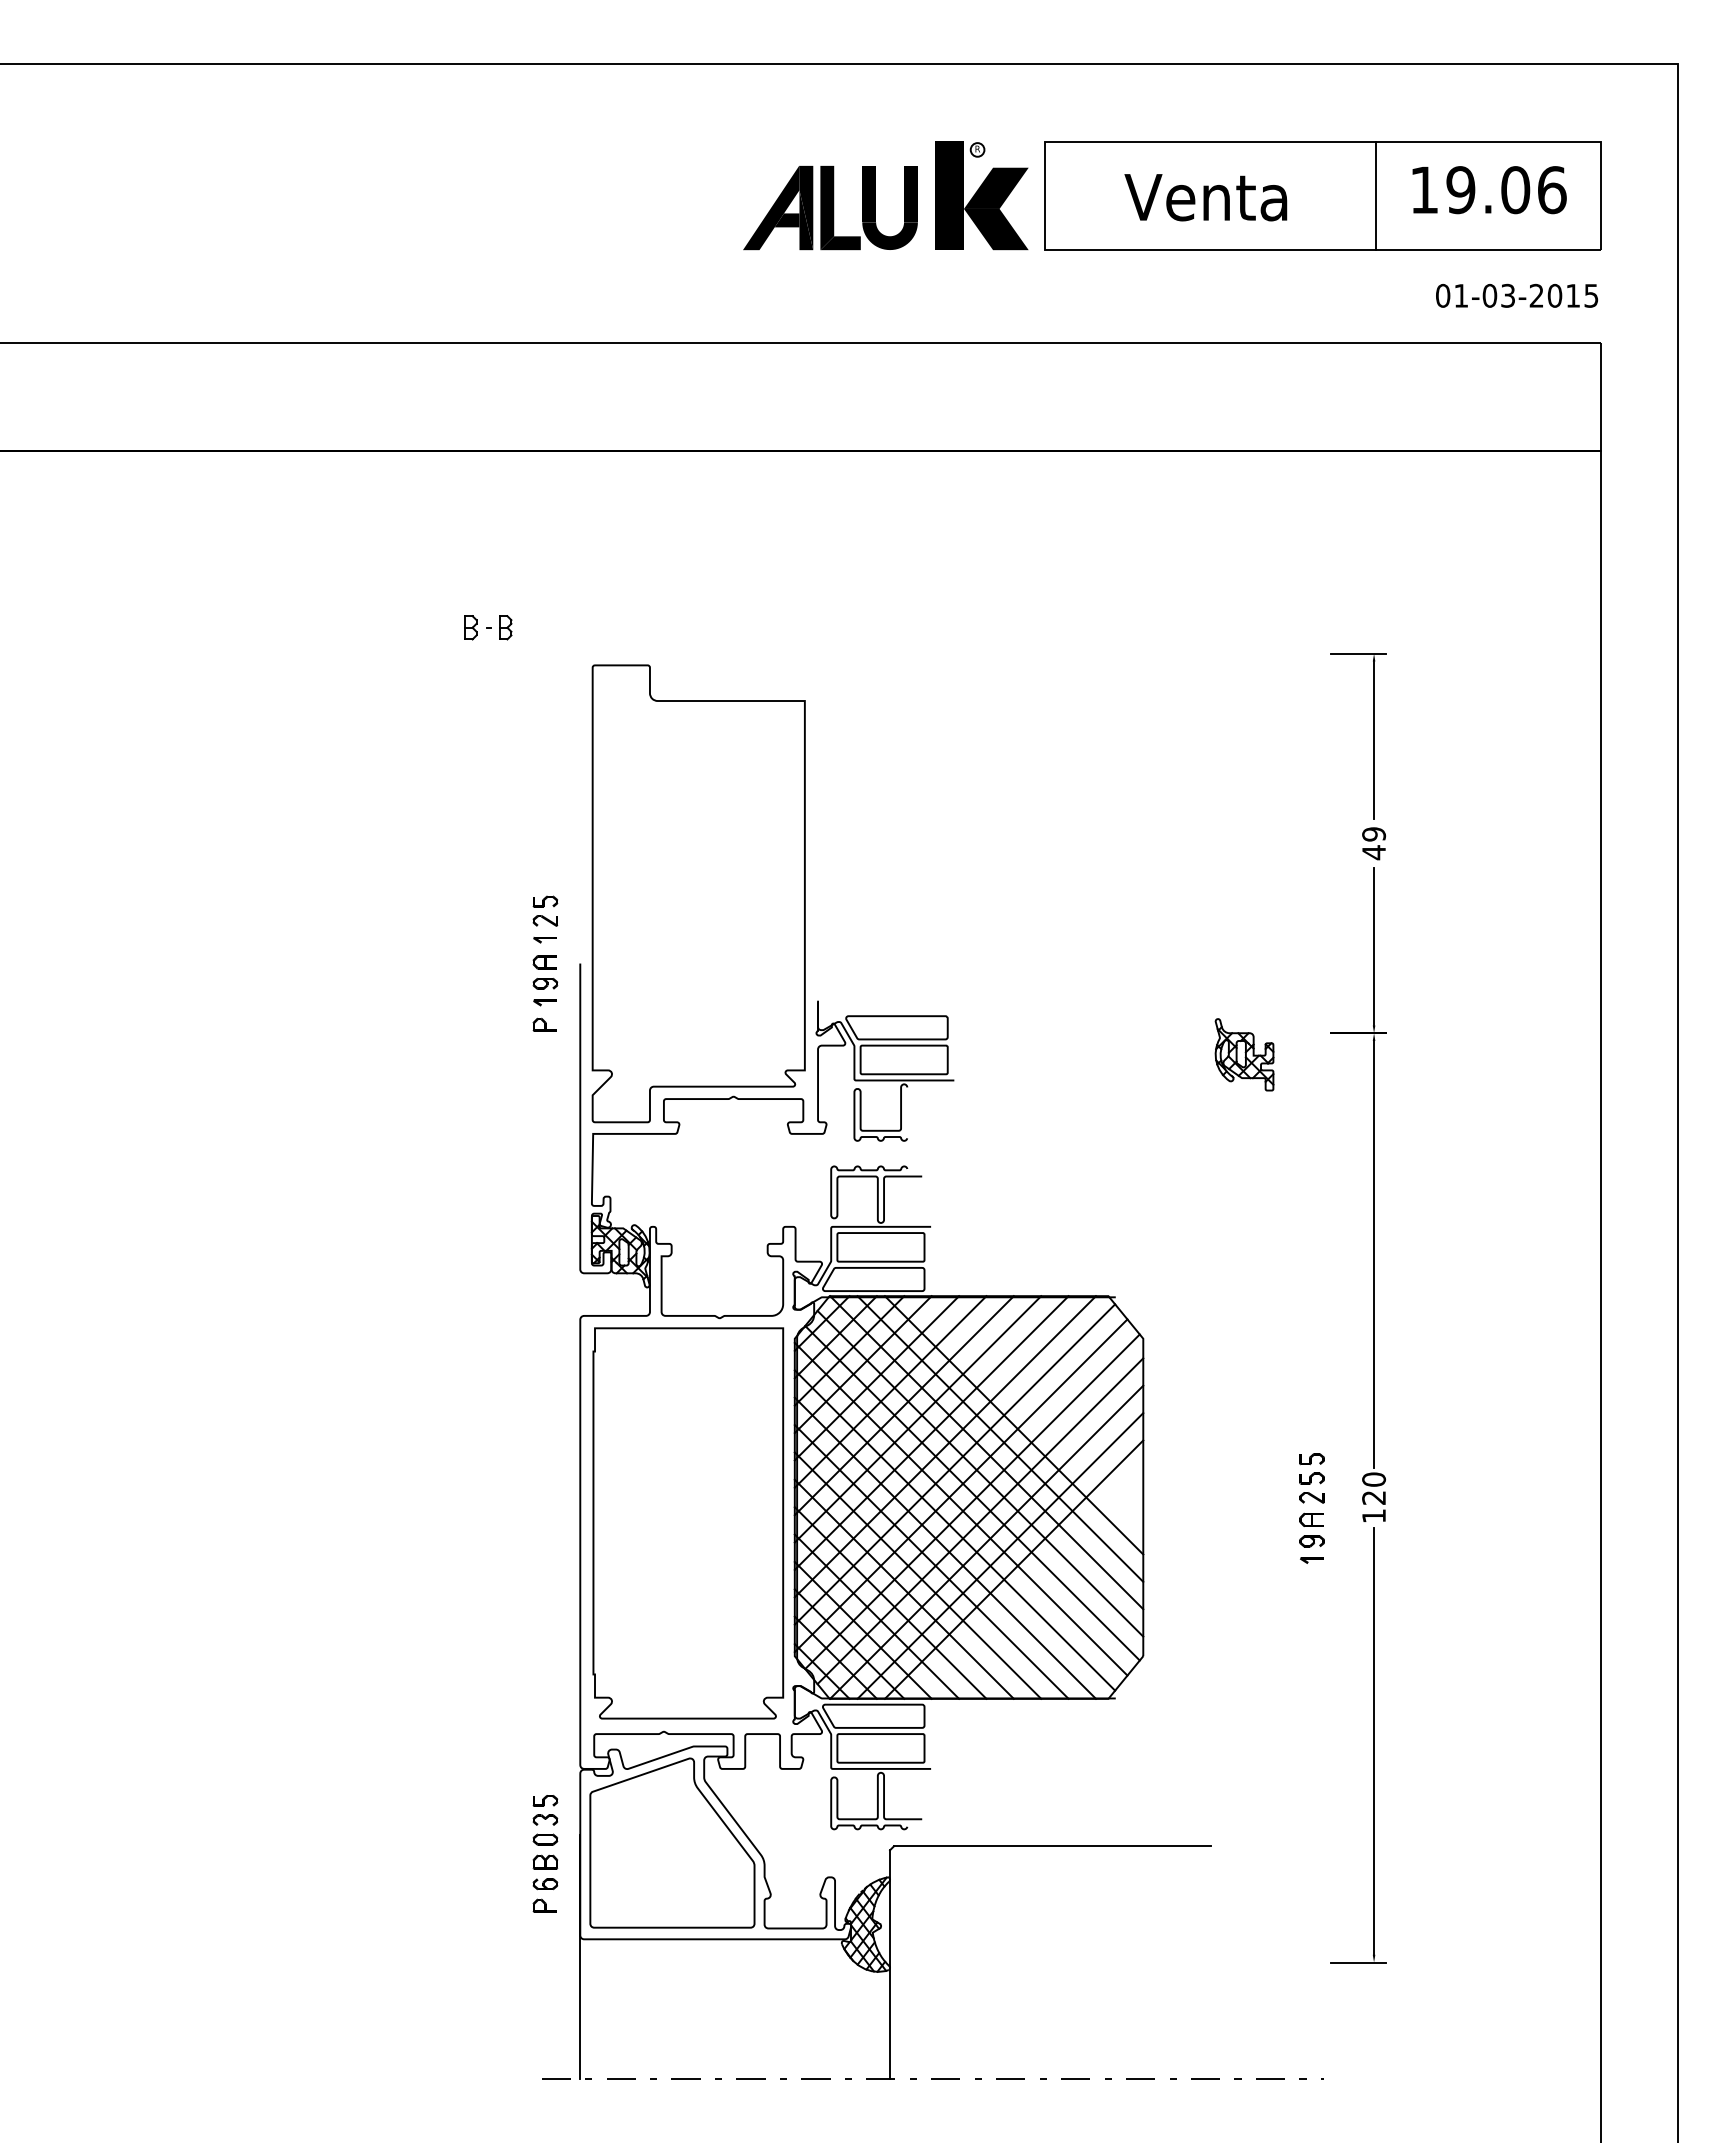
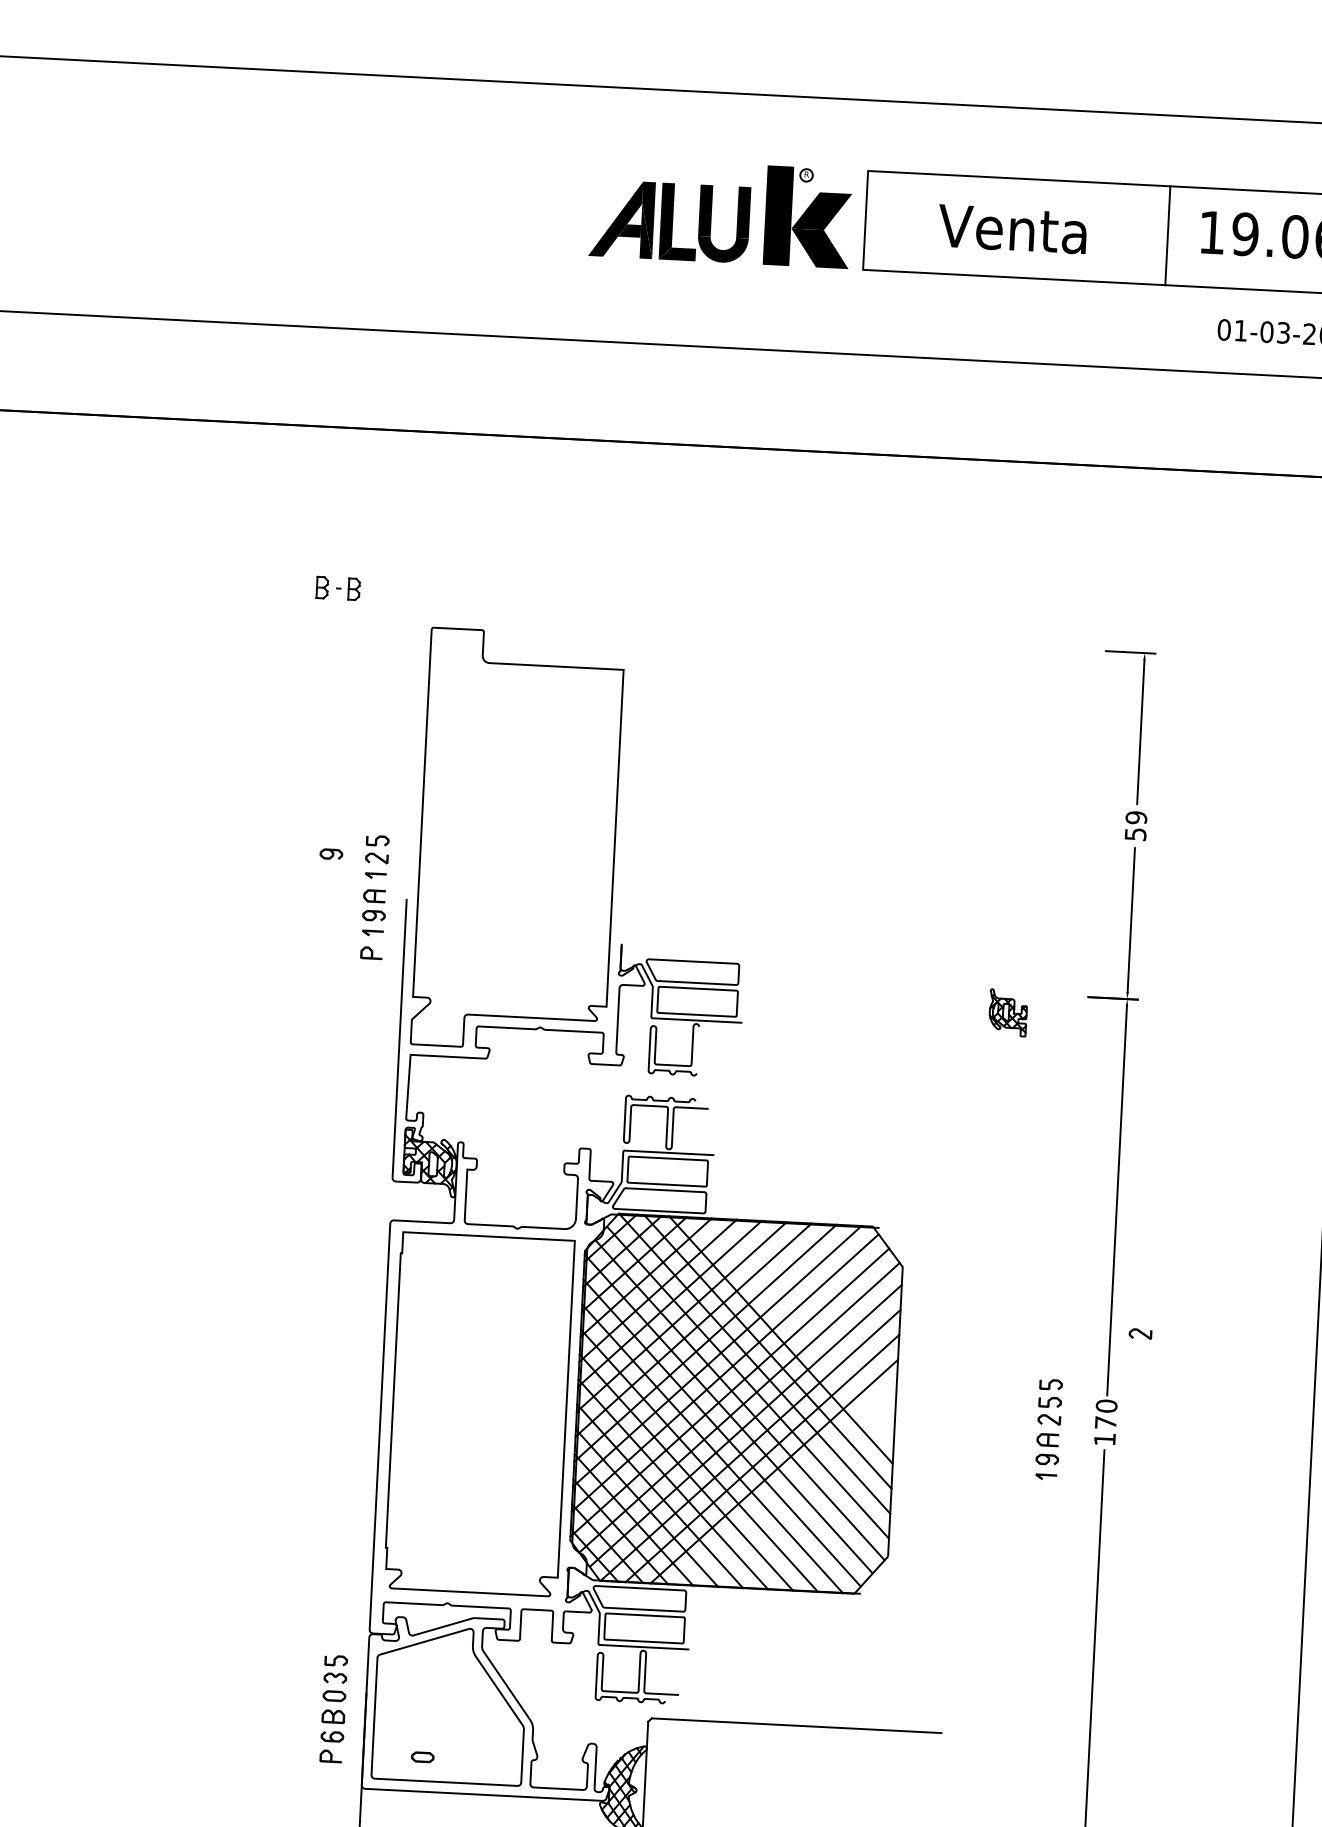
text: (1374, 852) -> (1136, 834), 49 -> 59
part: (495, 918) -> (331, 853), added
part: (1244, 1054) -> (1008, 1012), size x0.7
part: (1406, 1398) -> (1139, 1333), added
text: (1373, 1497) -> (1105, 1422), 120 -> 170
part: (645, 1901) -> (422, 1757), added

